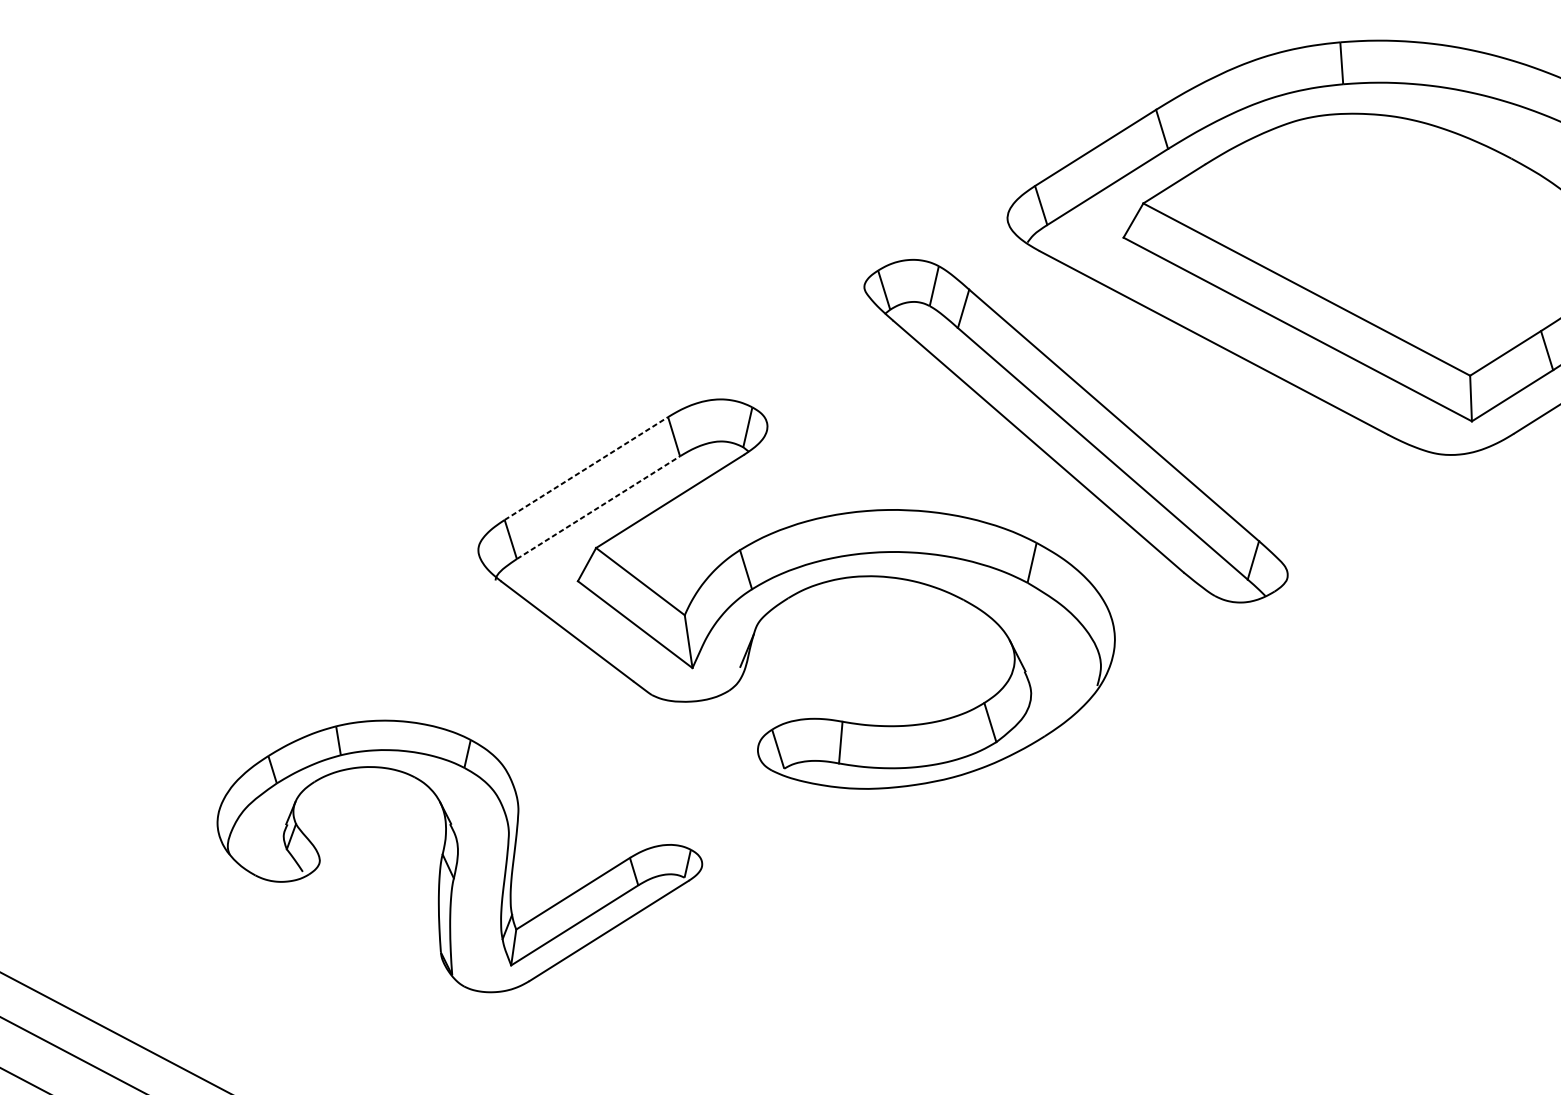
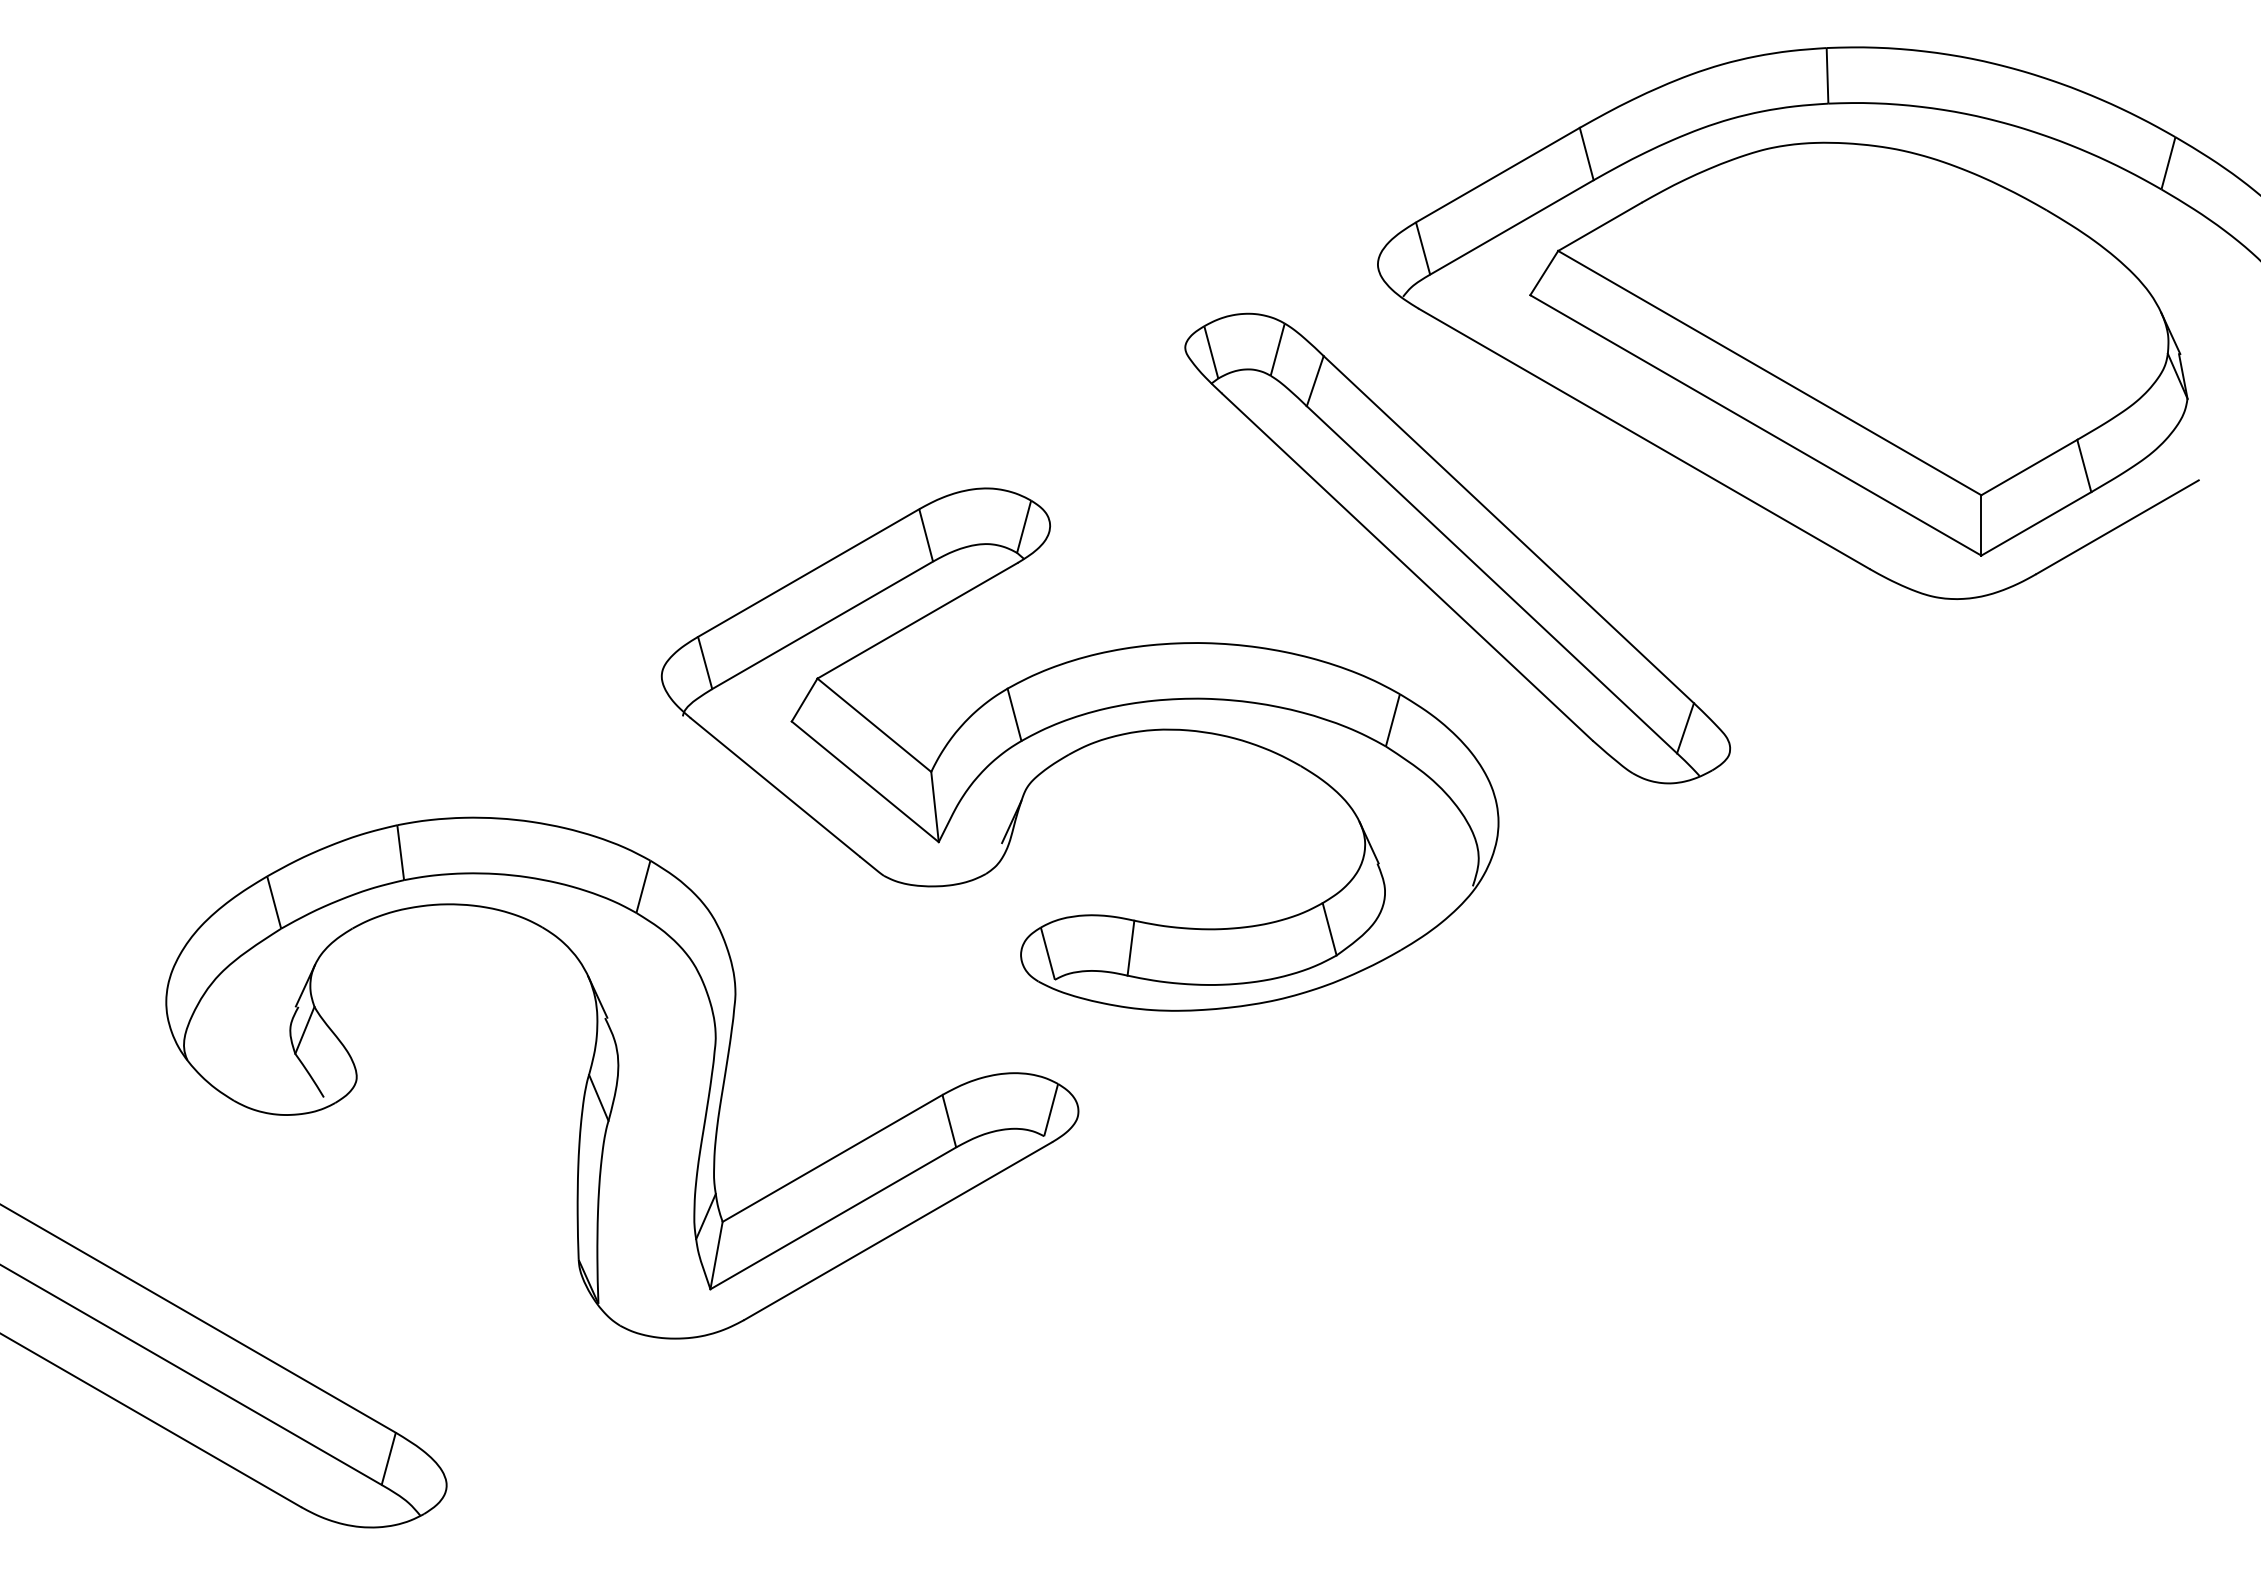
line: (586, 468) -> (808, 573), dashed -> solid
line: (599, 507) -> (823, 625), dashed -> solid
part: (460, 855) -> (622, 1077), size x1.43

